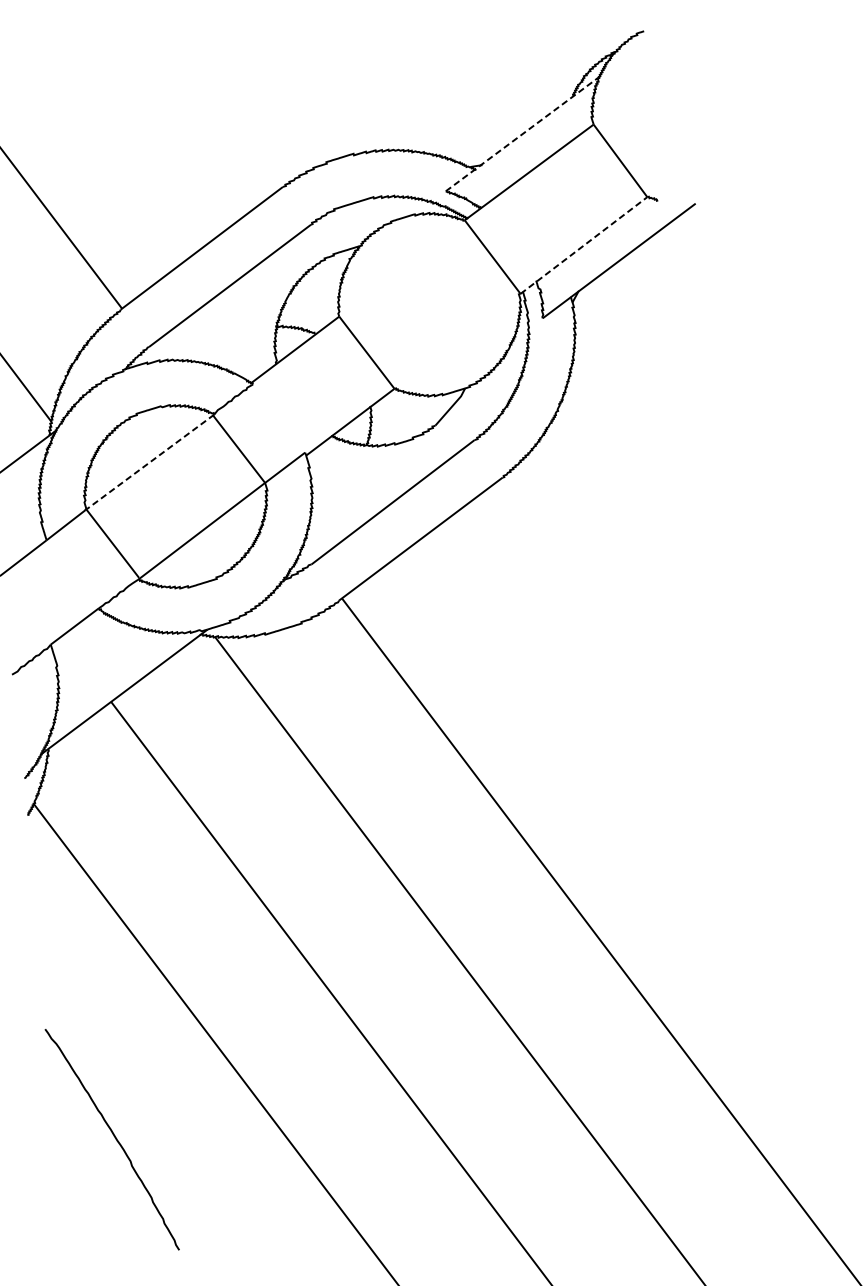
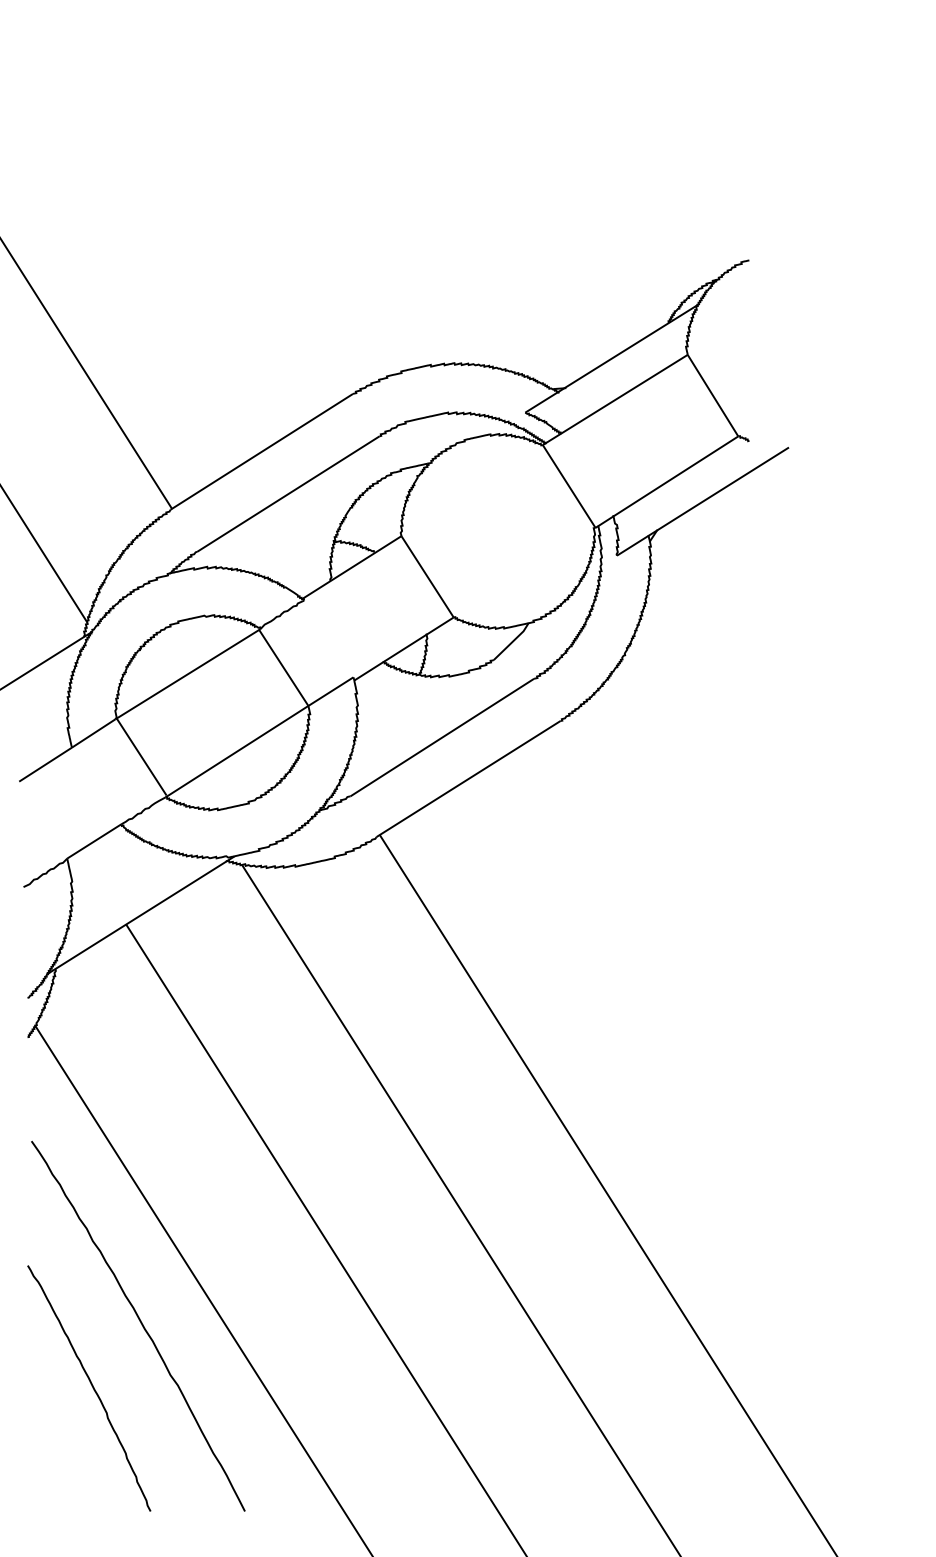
line: (523, 133) -> (612, 358), dashed -> solid
line: (583, 245) -> (666, 482), dashed -> solid
line: (149, 462) -> (187, 674), dashed -> solid
curve: (155, 1074) -> (140, 1323), added

